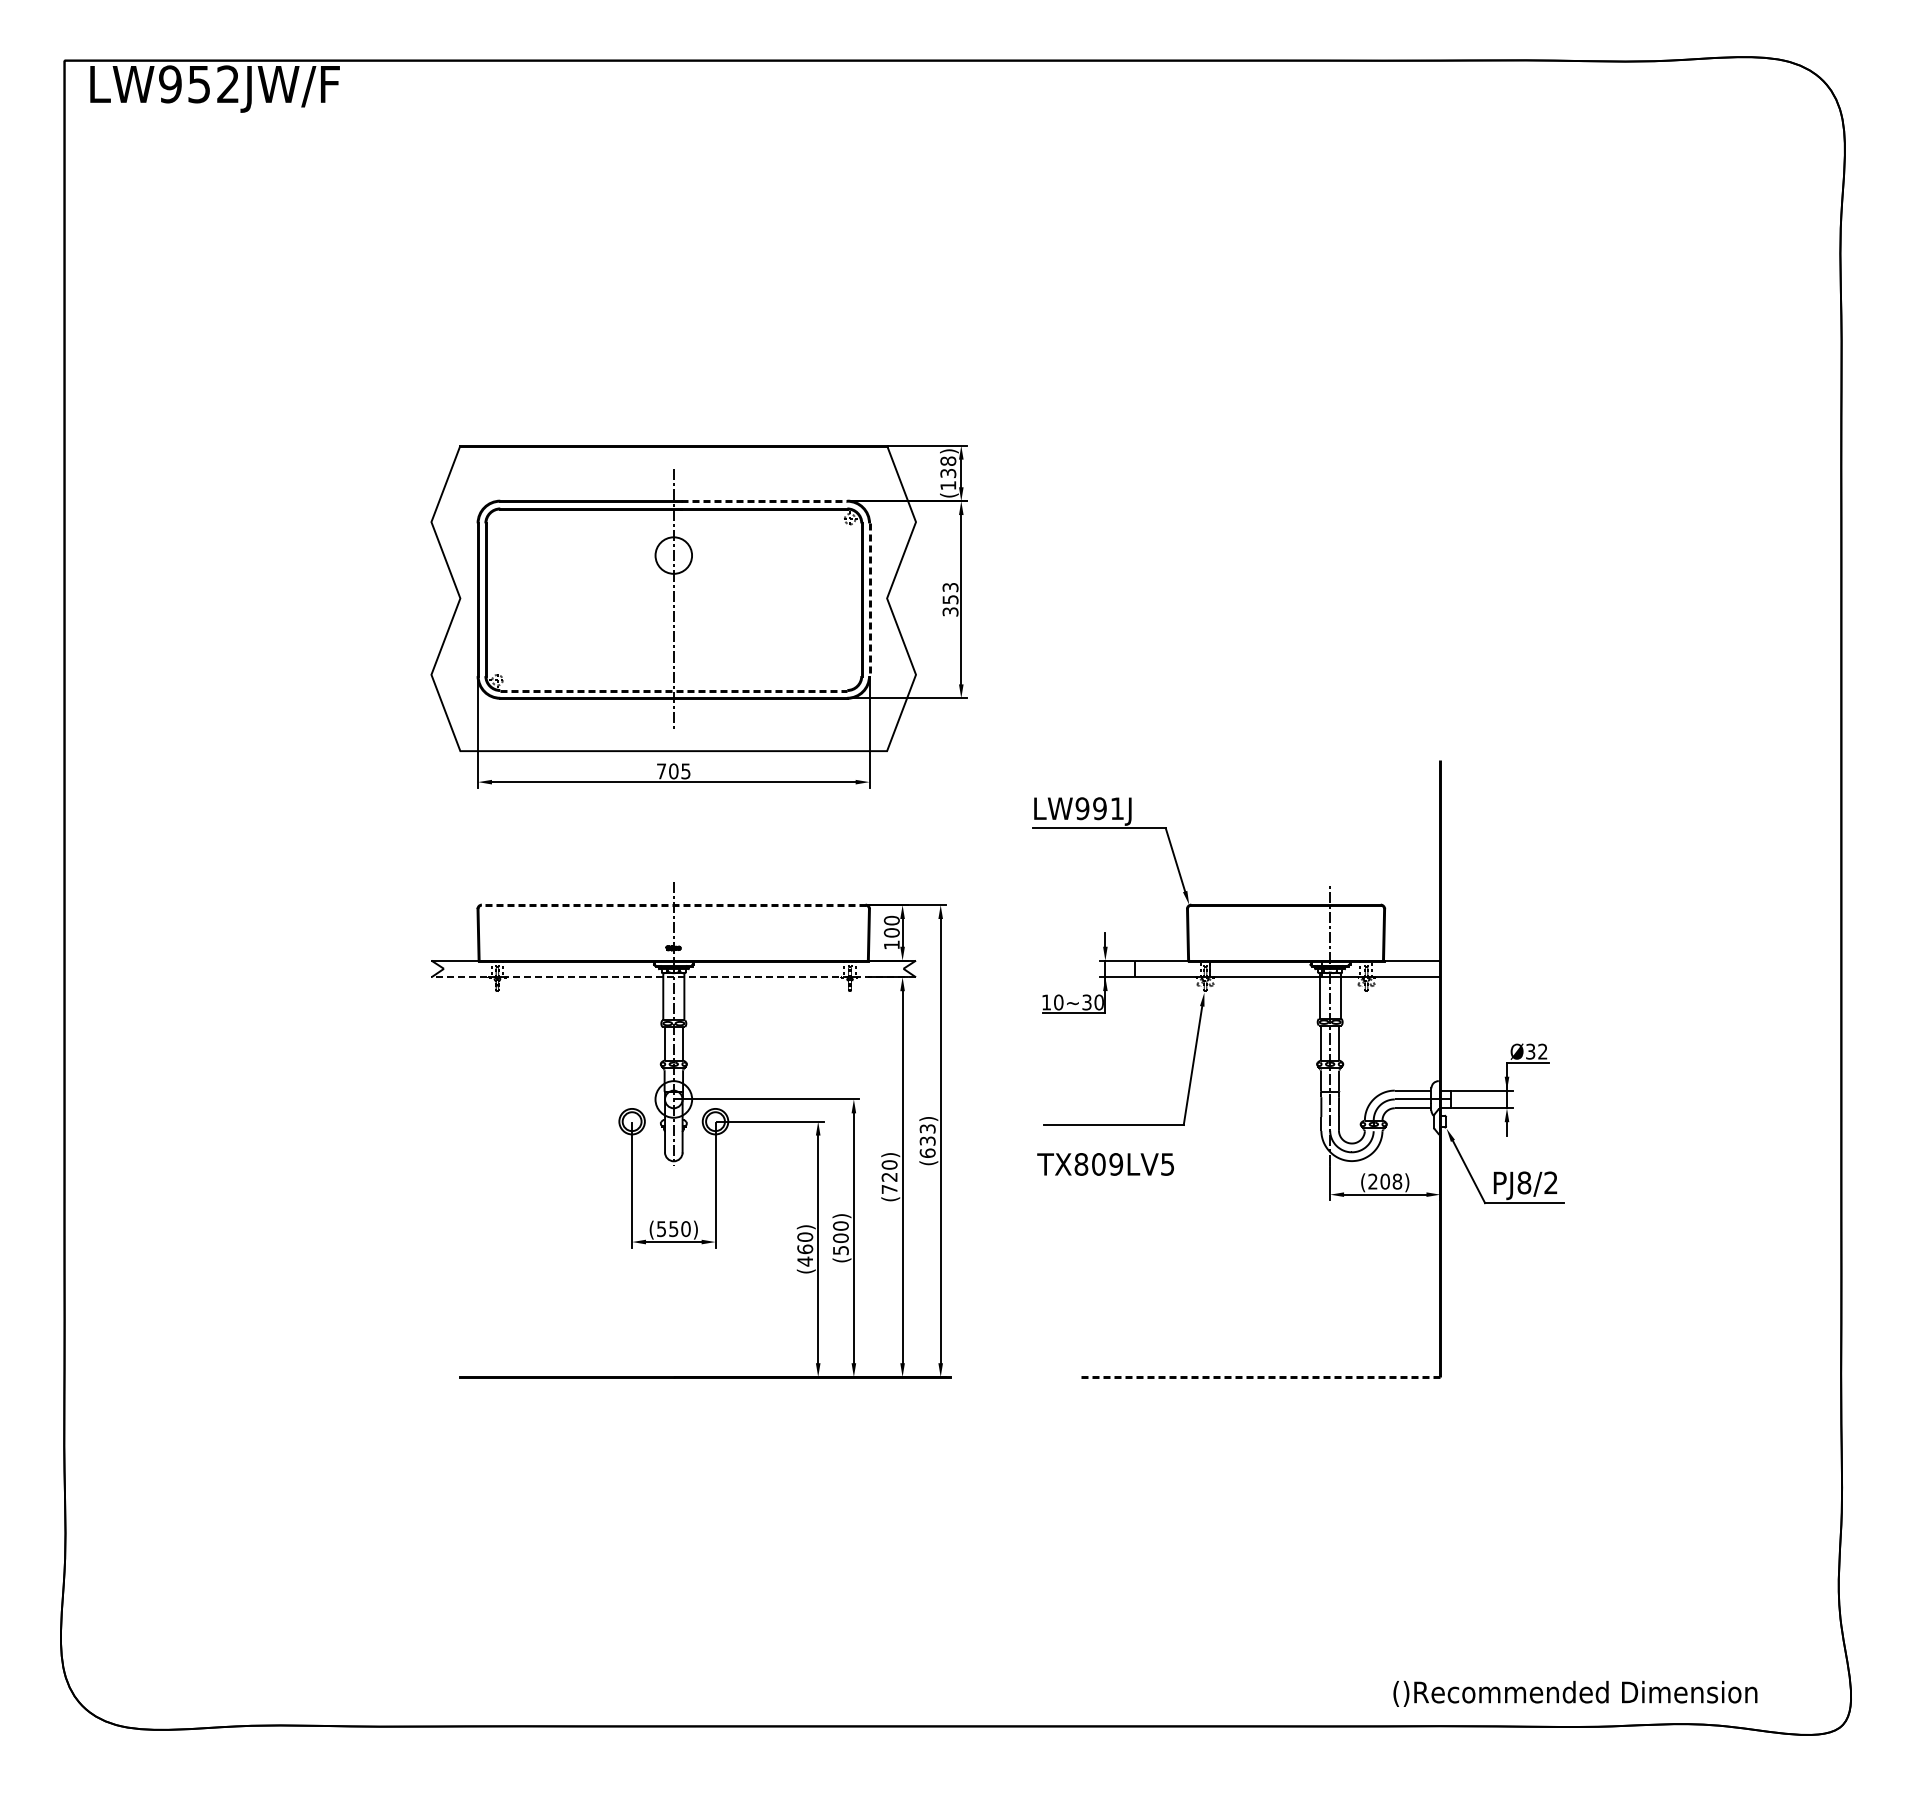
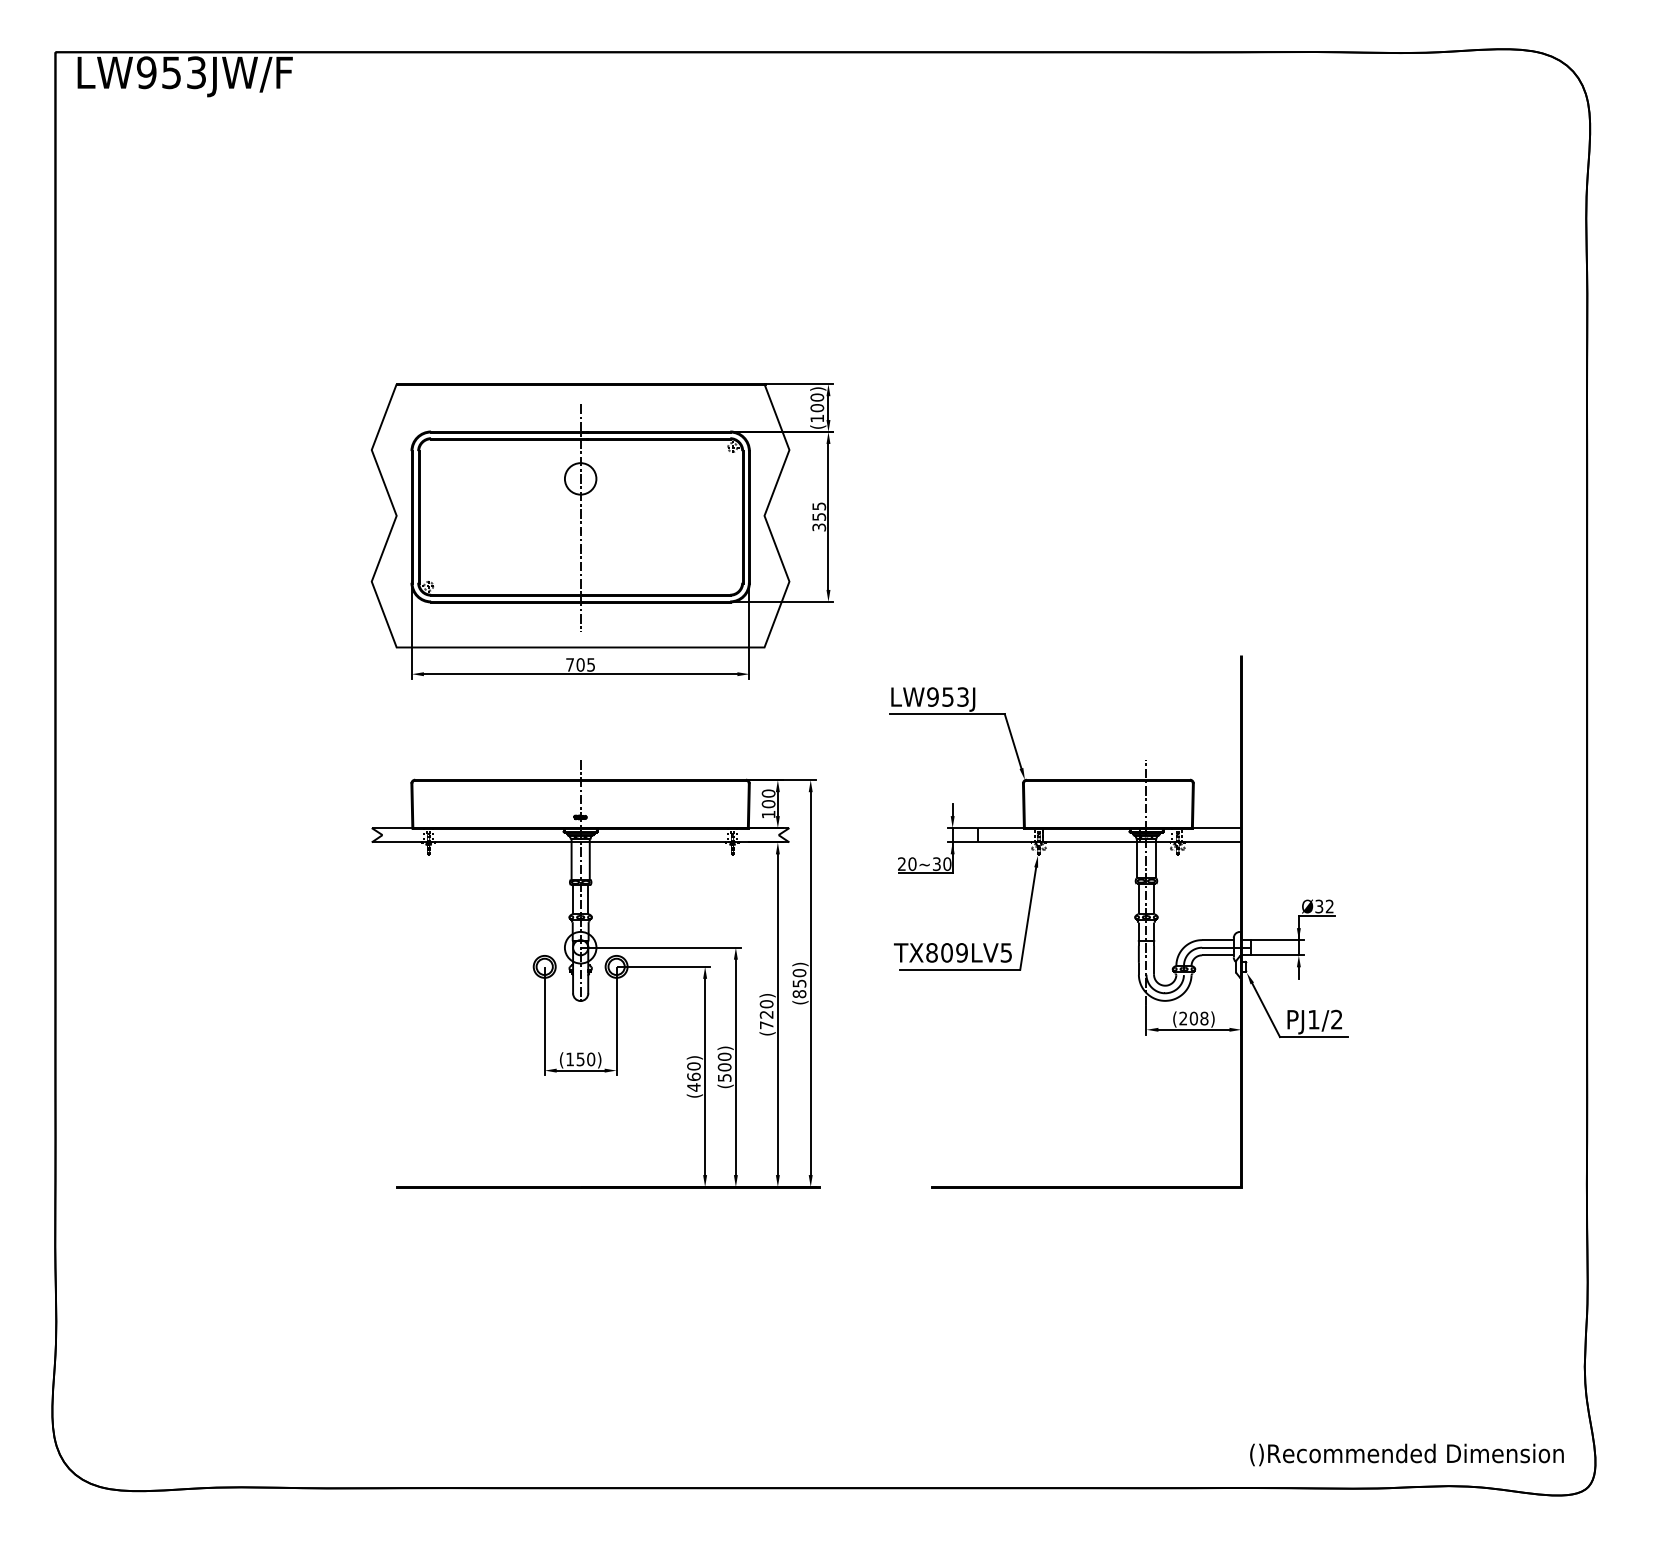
text: (228, 84) -> (196, 72), LW952JW/F -> LW953JW/F
text: (948, 467) -> (817, 402), (138) -> (100)
line: (764, 501) -> (658, 432), dashed -> solid
text: (949, 587) -> (818, 506), 353 -> 355
line: (869, 600) -> (749, 517), dashed -> solid
line: (673, 690) -> (580, 595), dashed -> solid
text: (1108, 808) -> (955, 696), LW991J -> LW953J
line: (673, 905) -> (580, 780), dashed -> solid
line: (673, 977) -> (580, 842), dashed -> solid
text: (1046, 1002) -> (901, 864), 10~30 -> 20~30
text: (927, 1140) -> (799, 983), (633) -> (850)
text: (1105, 1164) -> (952, 952), moved
text: (1524, 1182) -> (1313, 1019), PJ8/2 -> PJ1/2
text: (661, 1229) -> (570, 1059), (550) -> (150)
line: (1260, 1377) -> (1086, 1187), dashed -> solid
text: (1575, 1693) -> (1407, 1454), moved

